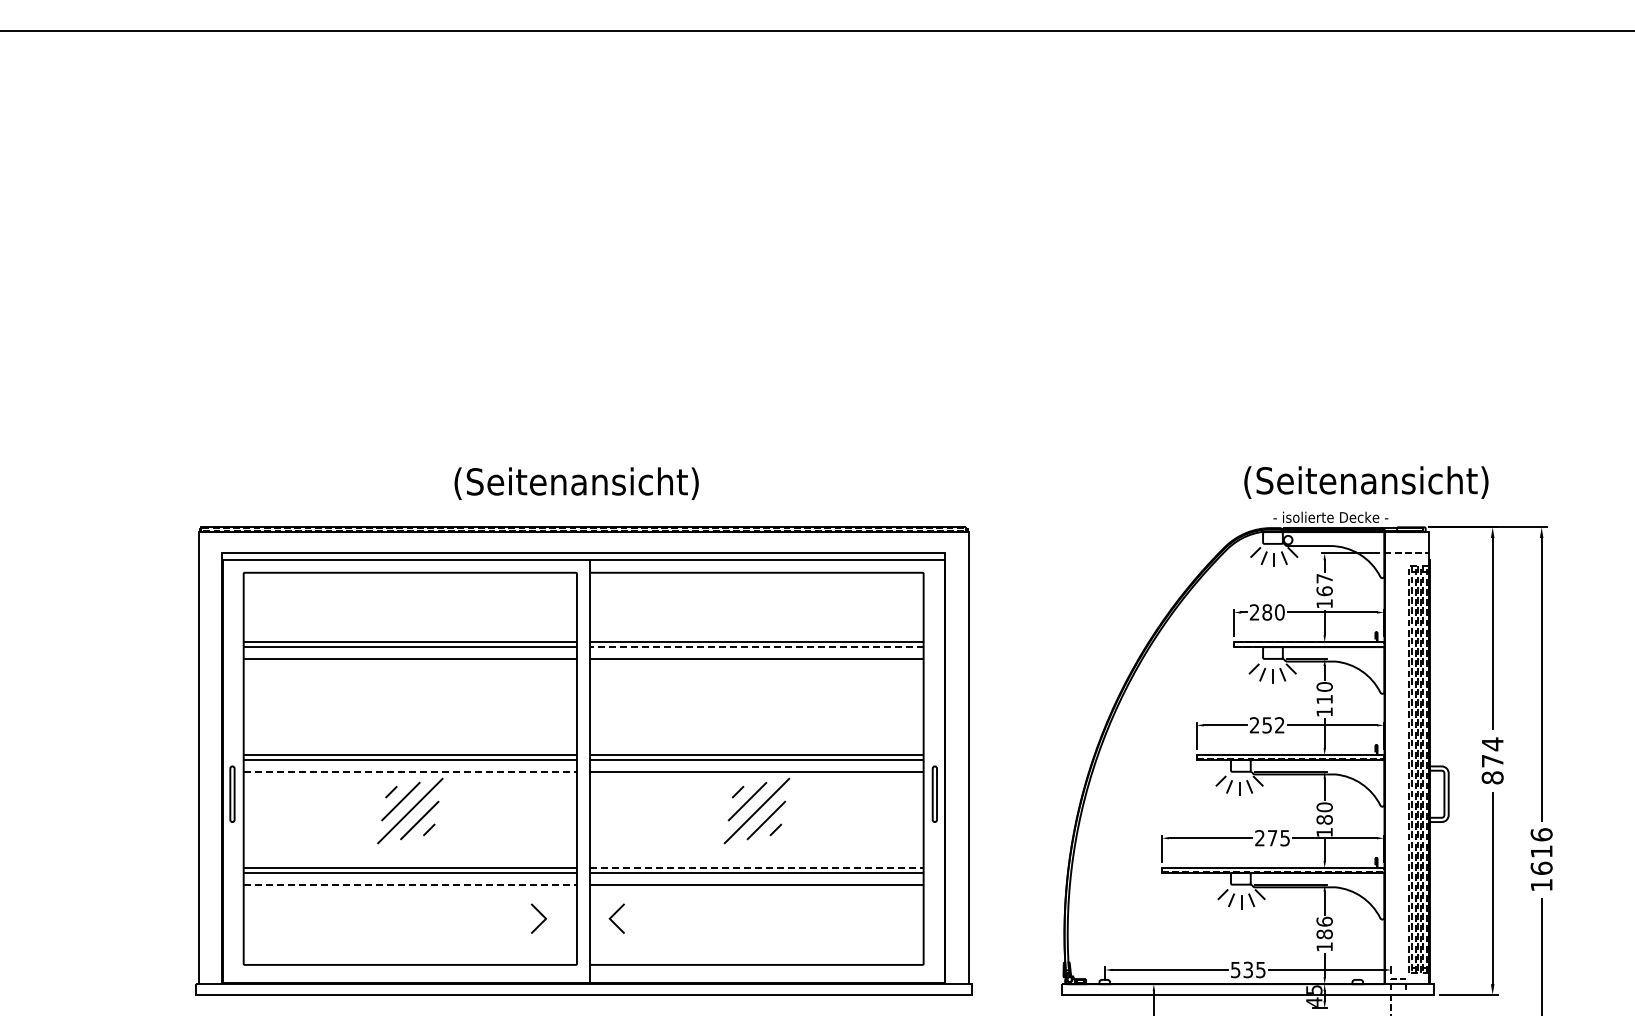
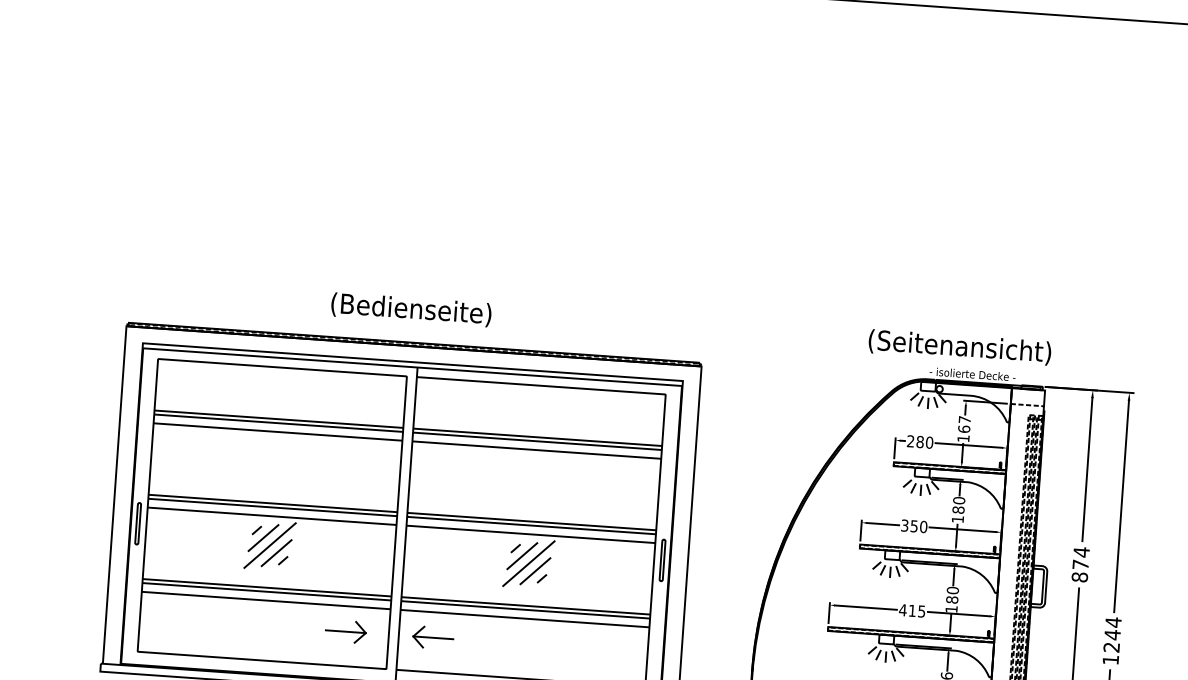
text: (1366, 482) -> (960, 347), moved
text: (576, 483) -> (411, 309), (Seitenansicht) -> (Bedienseite)
line: (756, 647) -> (537, 441), dashed -> solid
text: (1324, 699) -> (958, 510), 110 -> 180
text: (1267, 725) -> (914, 526), 252 -> 350
line: (410, 771) -> (272, 516), dashed -> solid
text: (1265, 838) -> (907, 610), 275 -> 415
text: (1541, 851) -> (1112, 634), 1616 -> 1244
line: (756, 867) -> (525, 605), dashed -> solid
line: (410, 884) -> (266, 600), dashed -> solid
line: (519, 918) -> (345, 631), added
line: (636, 918) -> (433, 637), added

